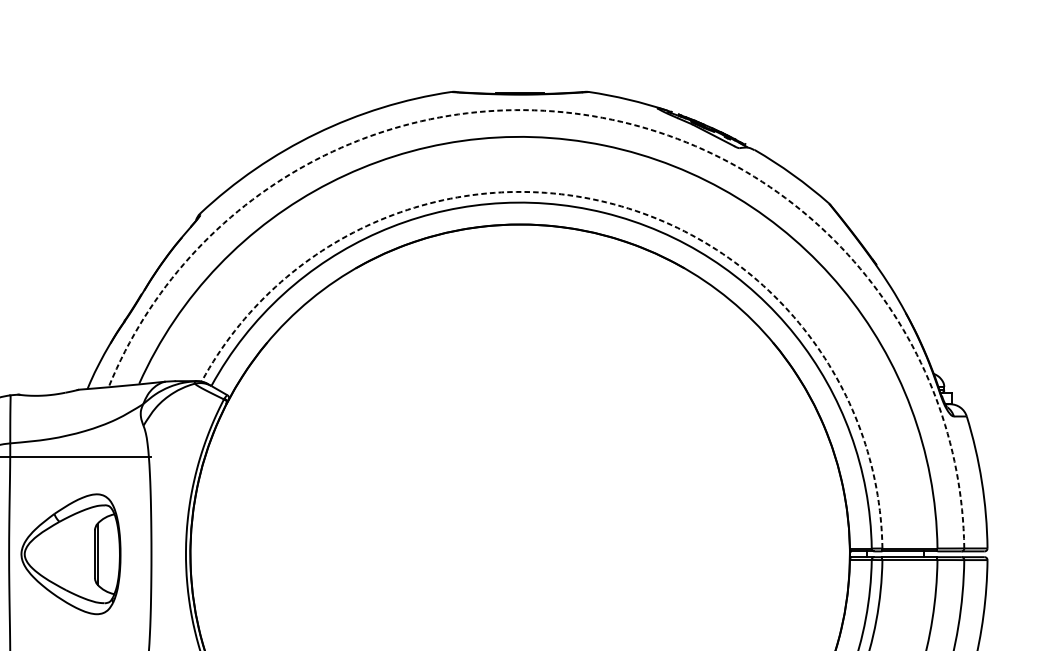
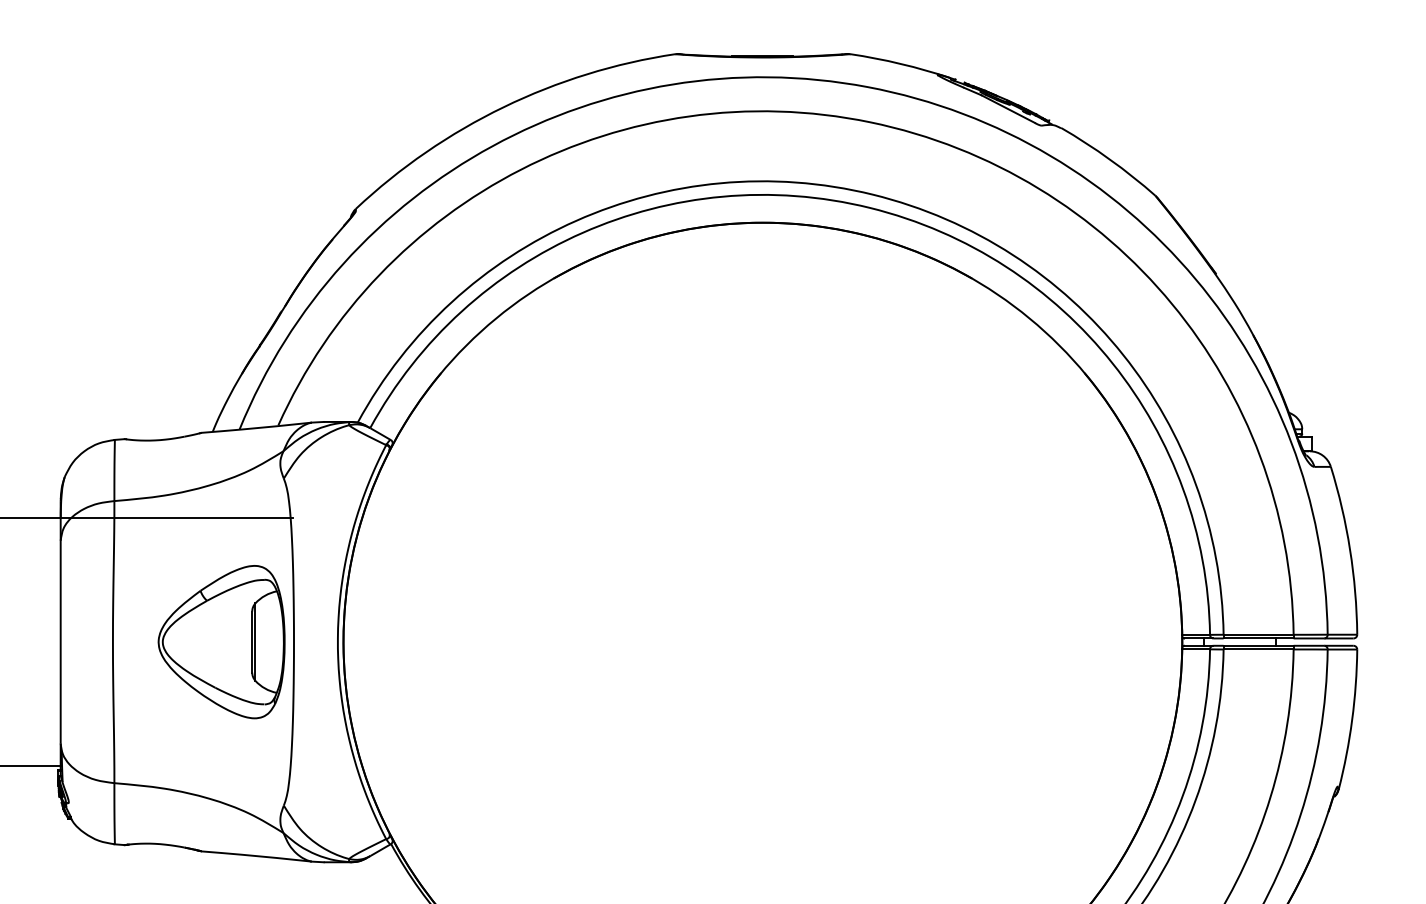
arc: (602, 118) -> (867, 87), dashed -> solid
arc: (606, 202) -> (872, 194), dashed -> solid
part: (70, 554) -> (221, 642), moved

